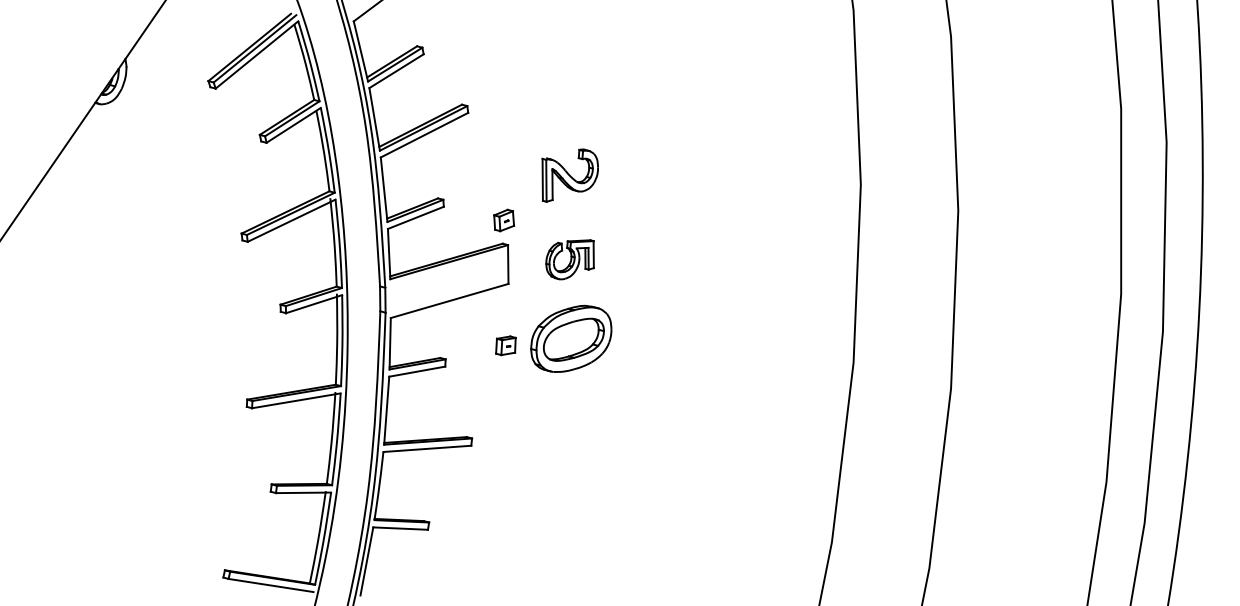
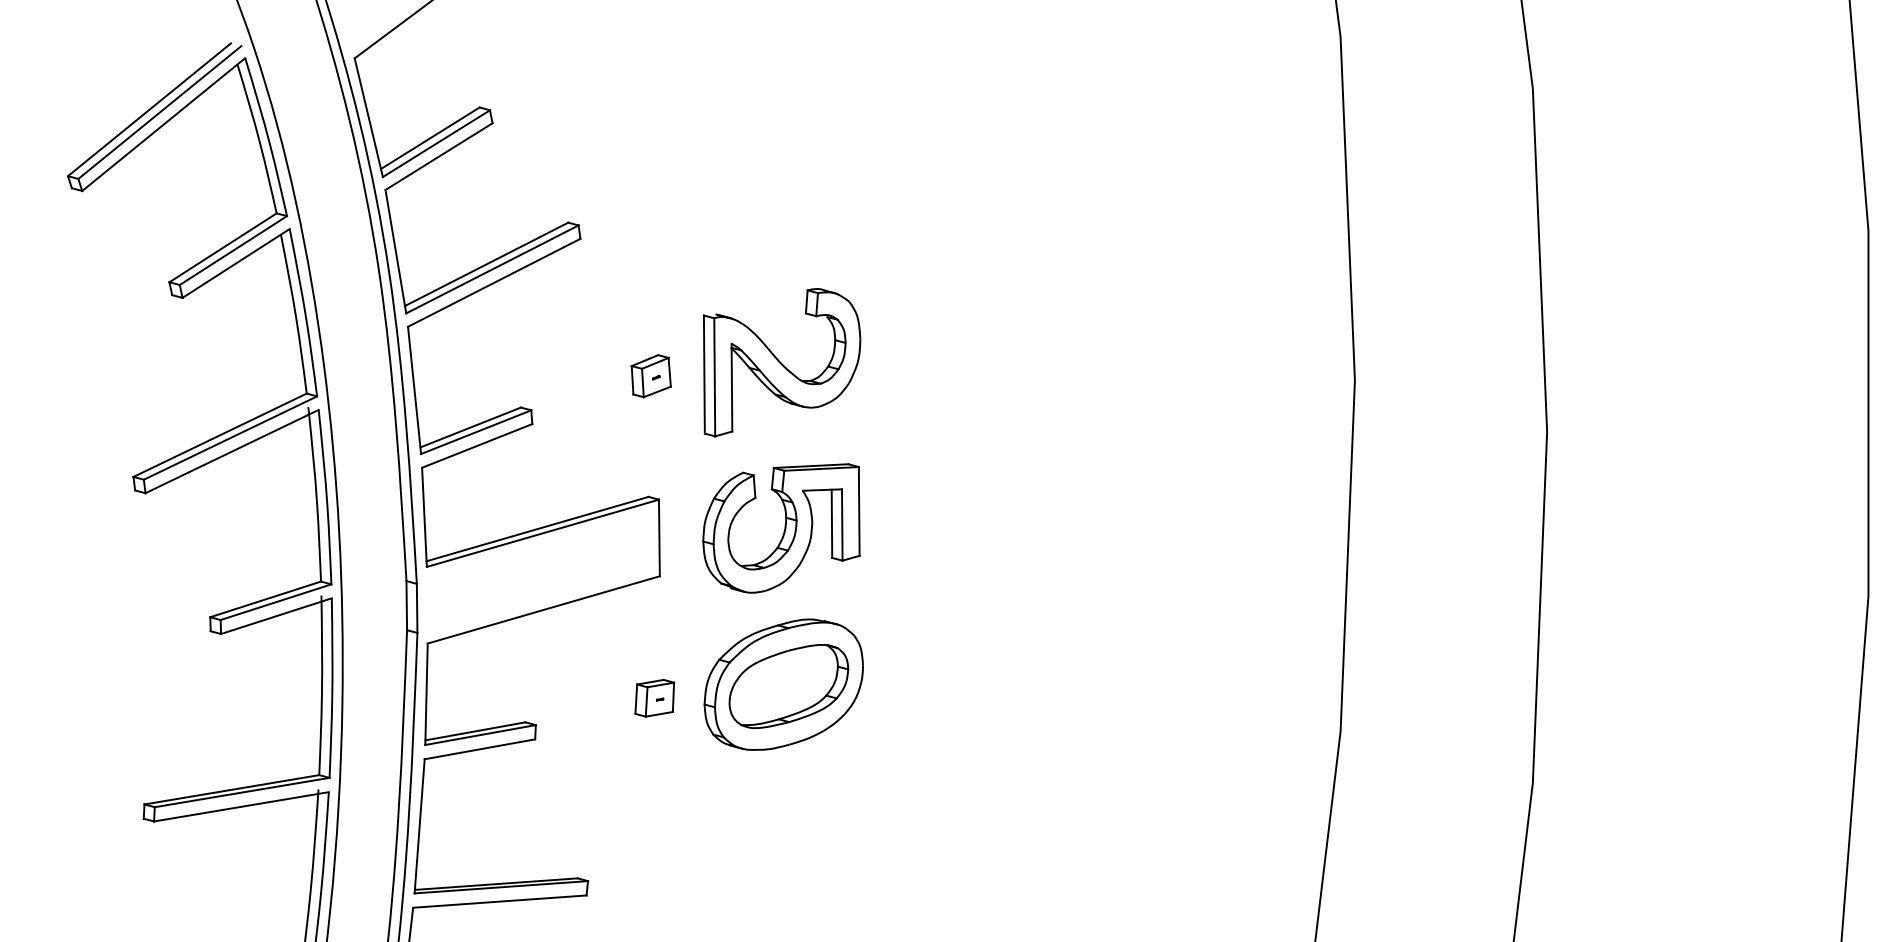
part: (569, 175) -> (780, 362), size x1.43
part: (504, 220) -> (651, 376), moved
part: (569, 259) -> (780, 528), size x1.67

